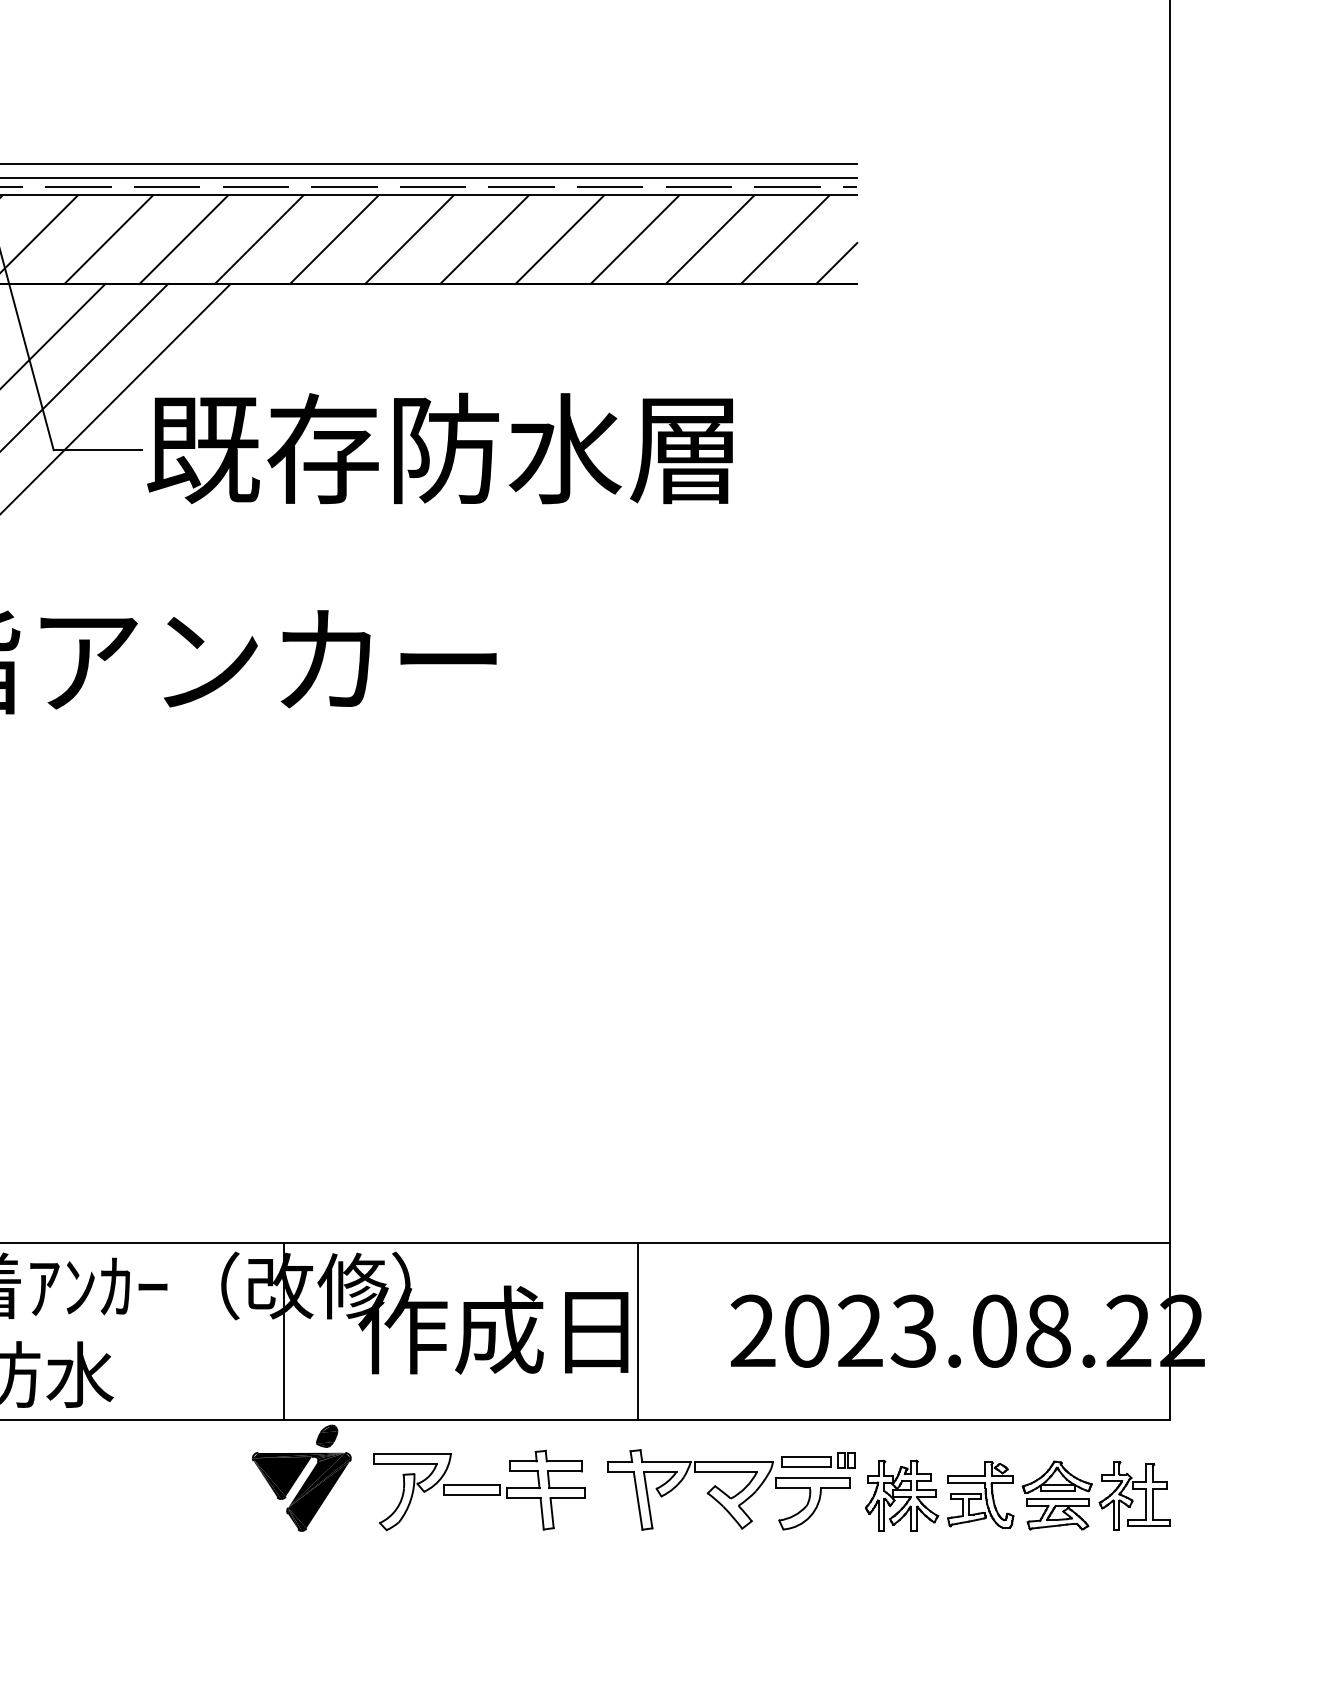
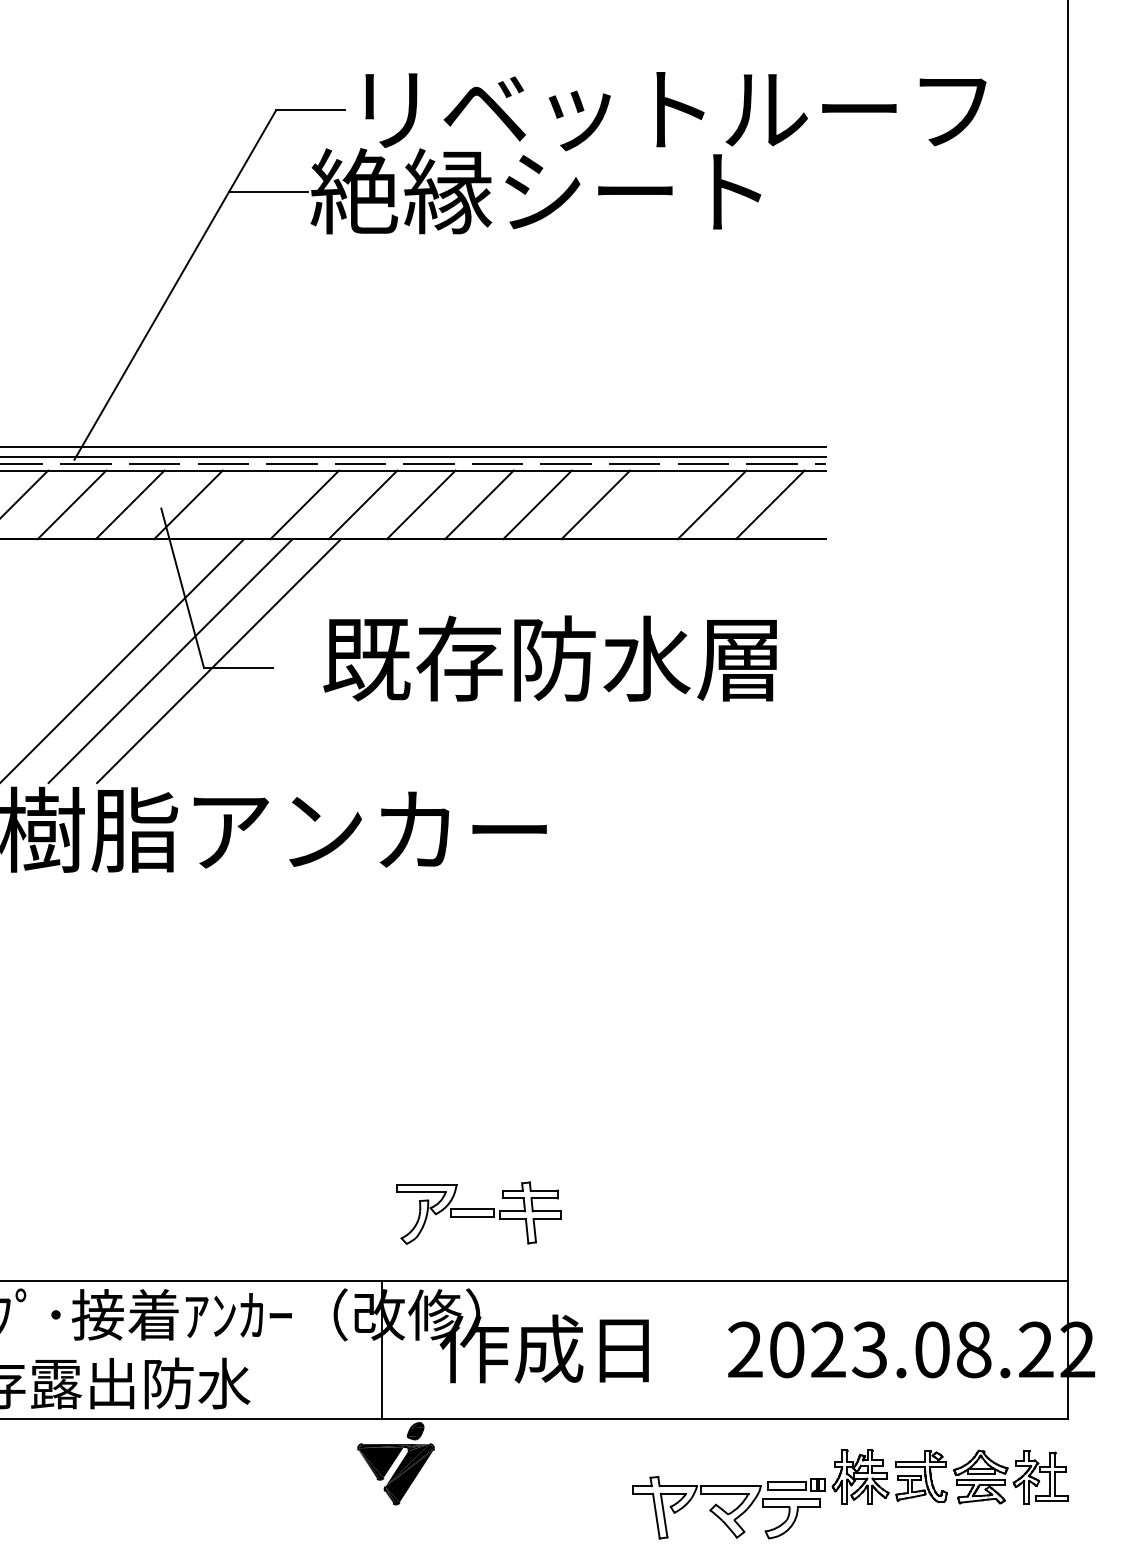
line: (108, 239) -> (246, 504), removed
line: (634, 239) -> (653, 504), removed
line: (837, 263) -> (810, 523), removed
text: (439, 448) -> (549, 658), moved
line: (638, 1330) -> (656, 1349), removed
part: (479, 1489) -> (478, 1212), moved
part: (731, 1489) -> (728, 1507), moved

